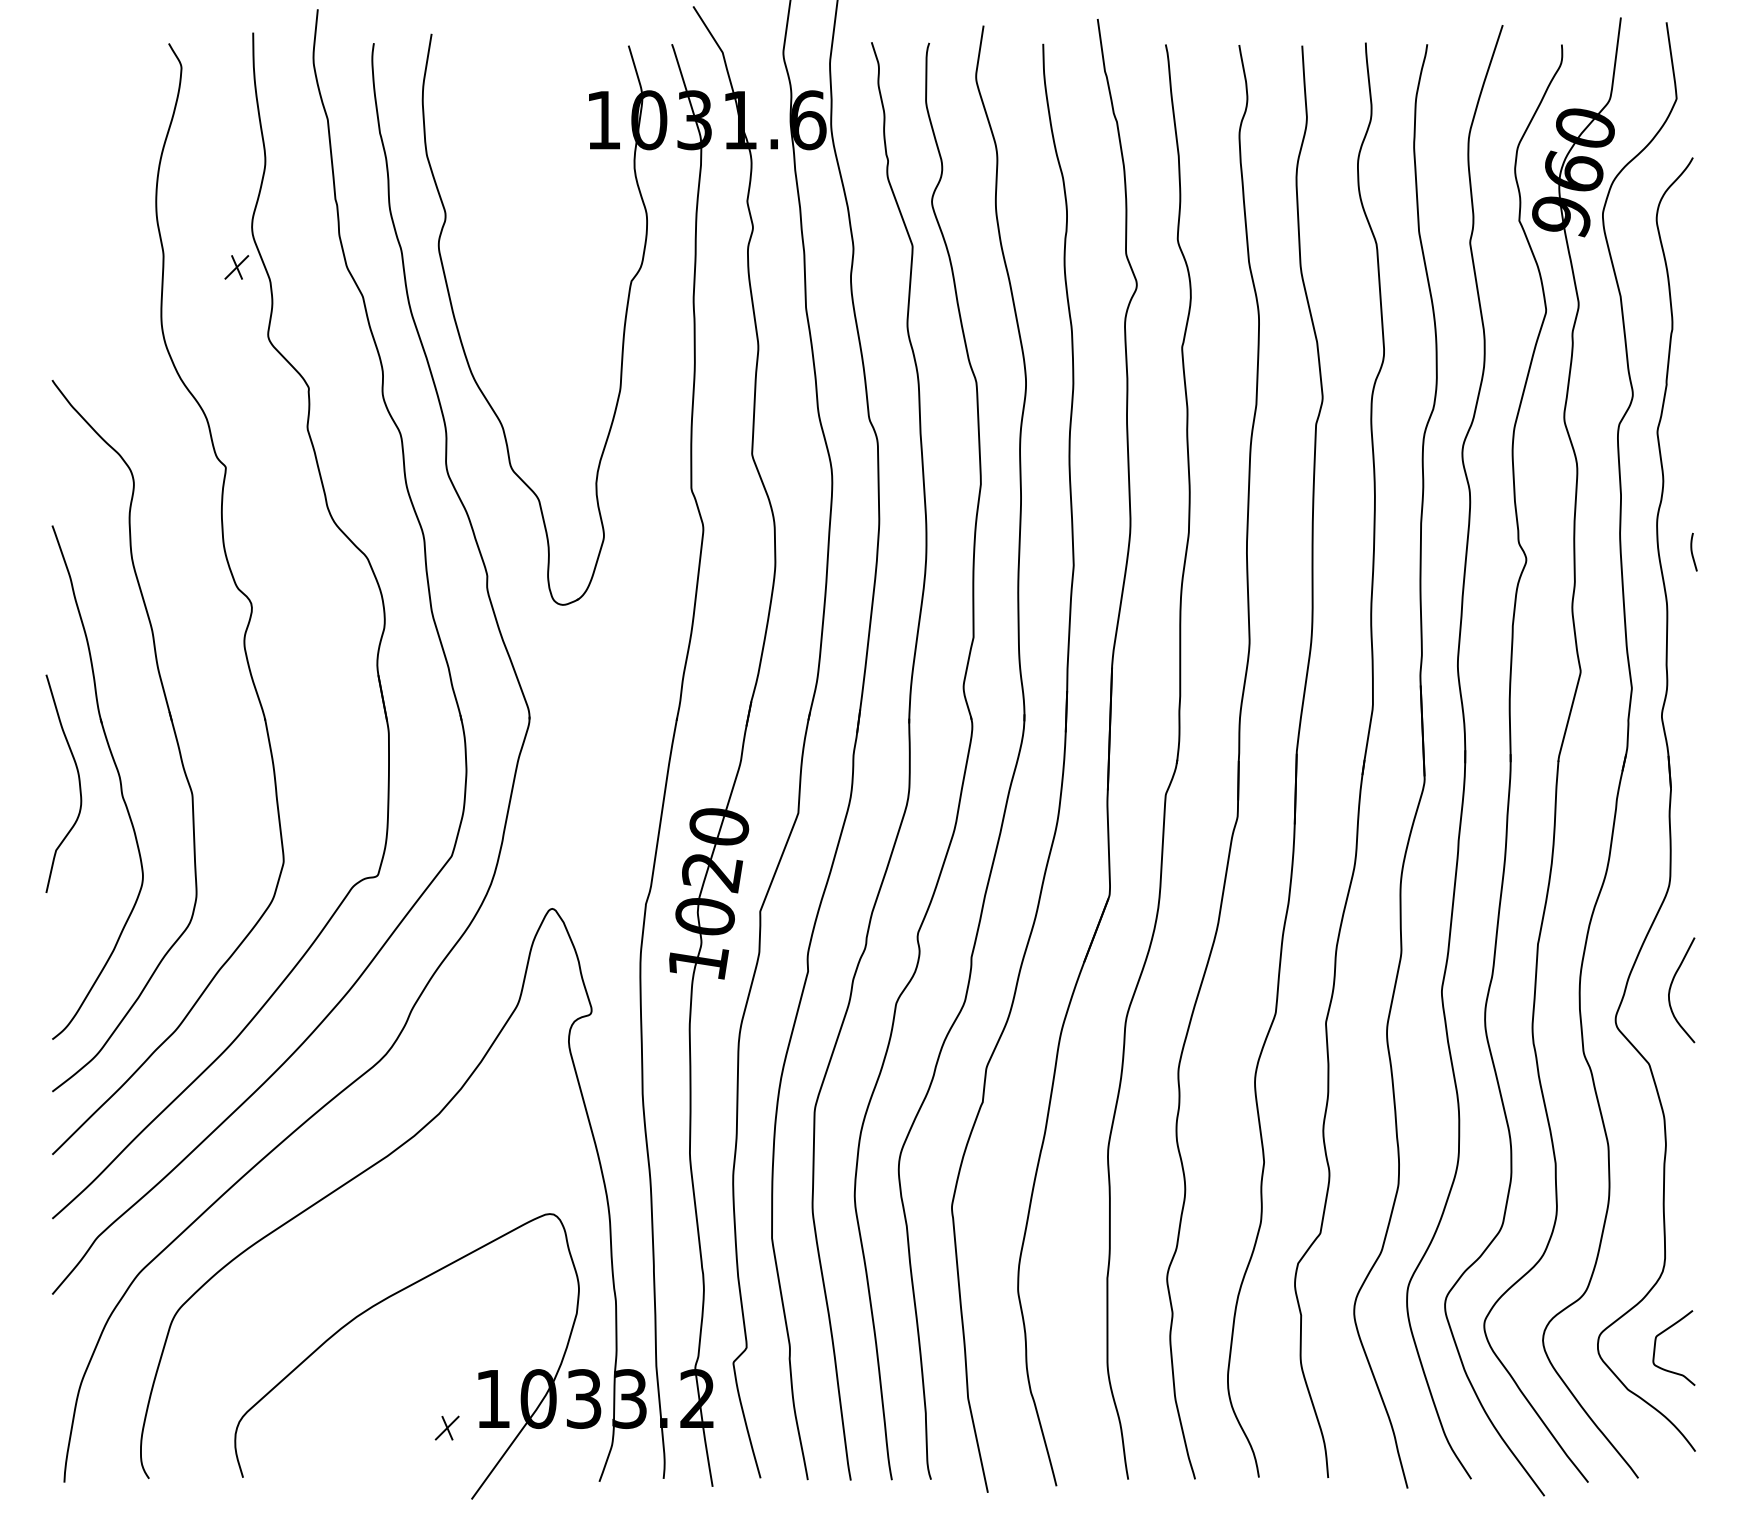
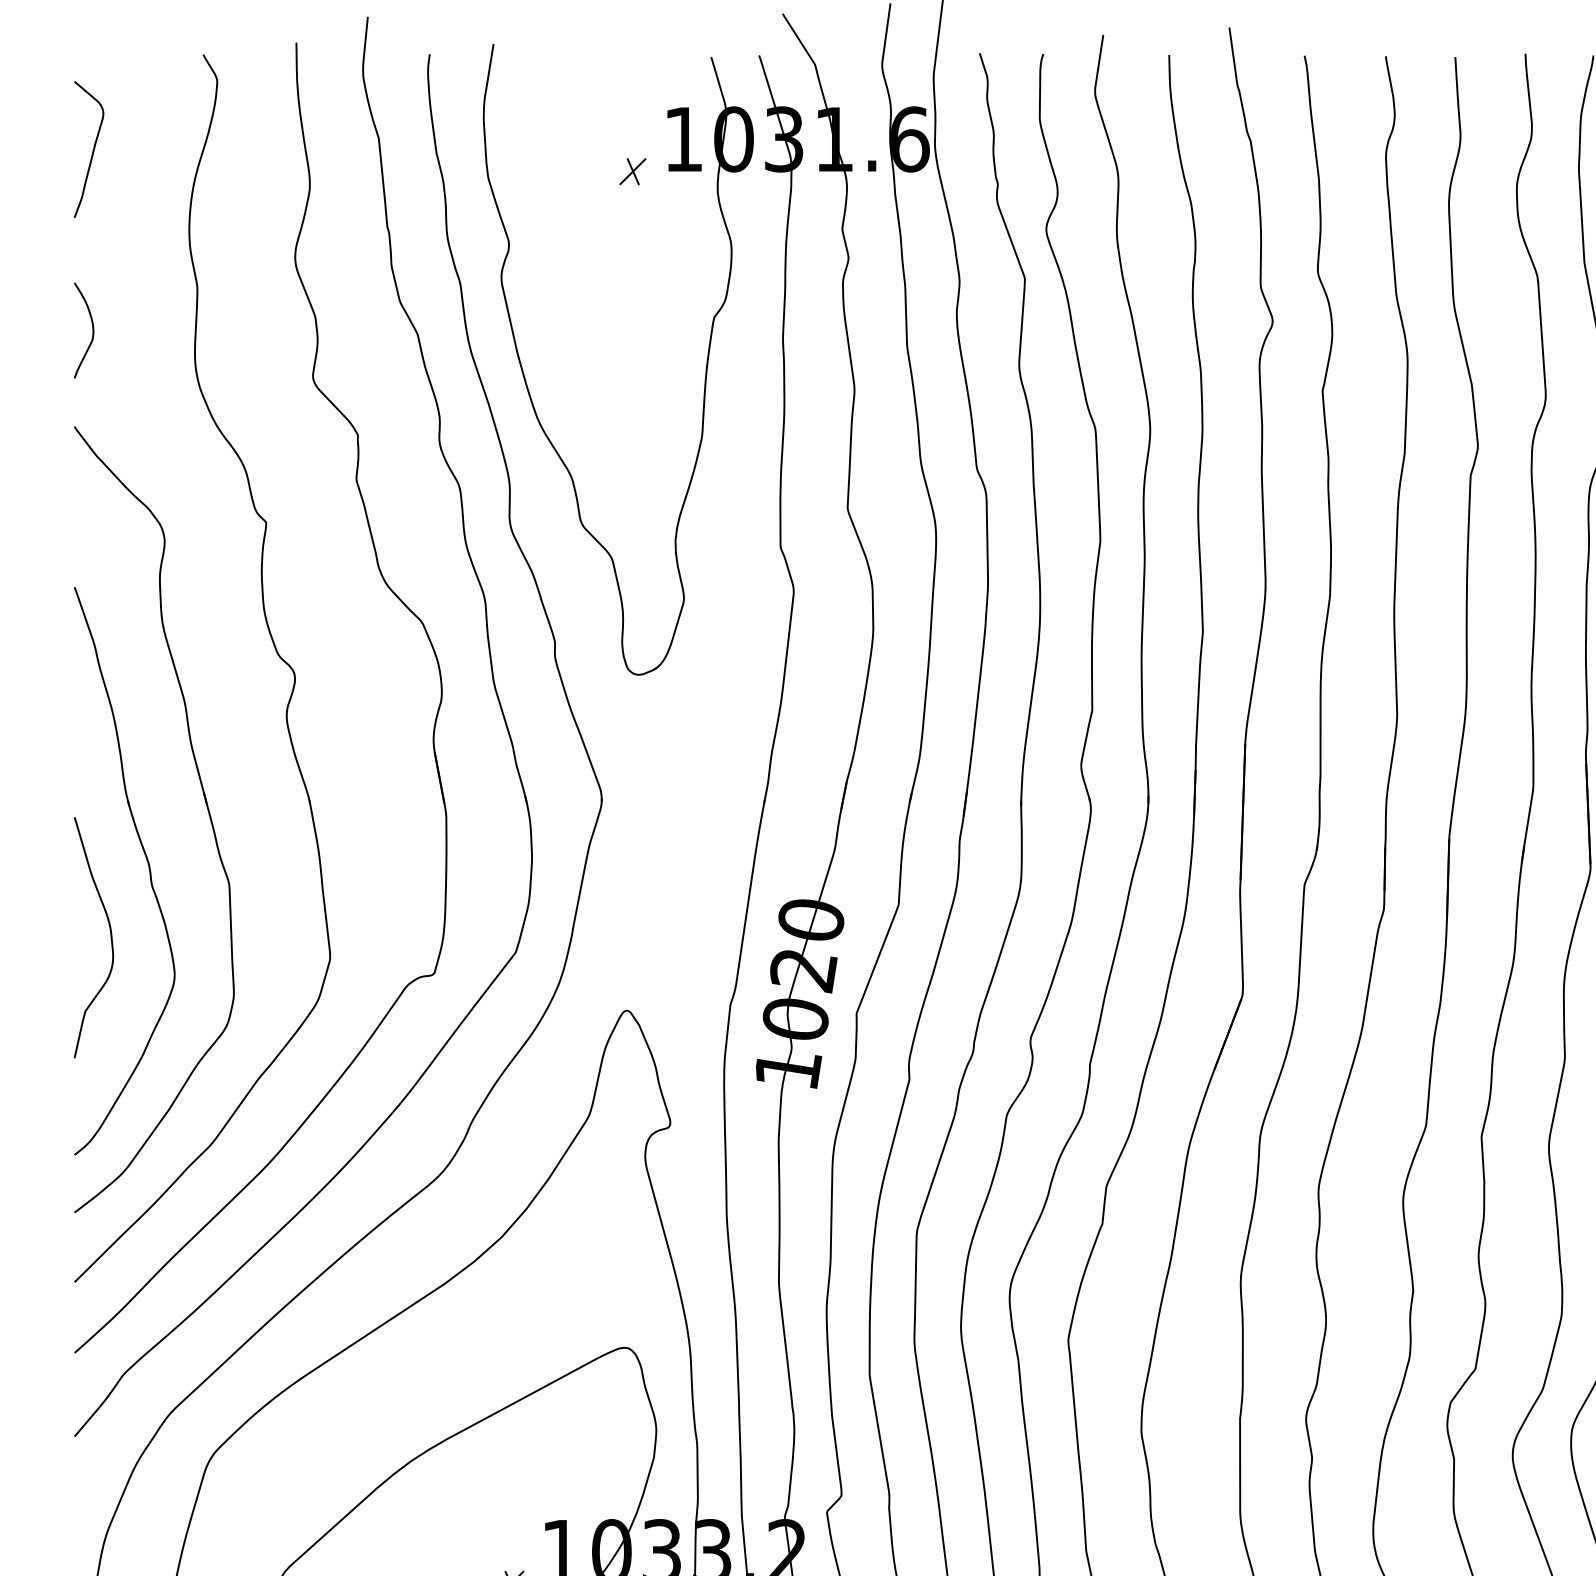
curve: (68, 129) -> (92, 149), added
part: (236, 267) -> (632, 171), moved
curve: (68, 293) -> (92, 330), added
curve: (78, 782) -> (110, 936), moved

